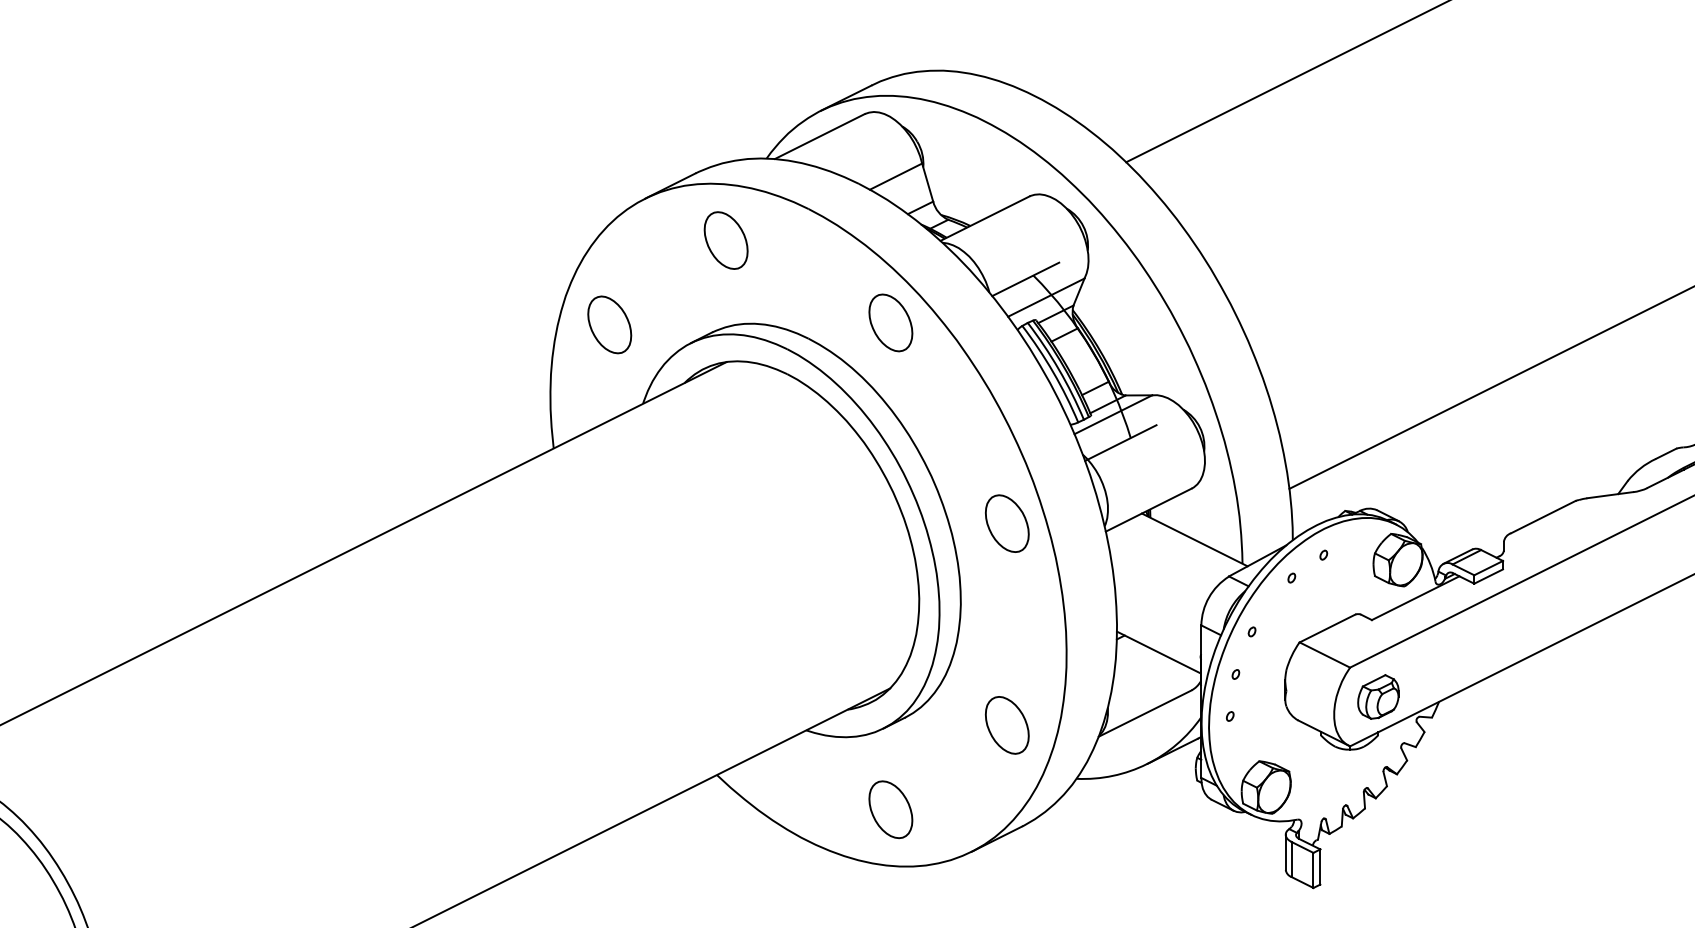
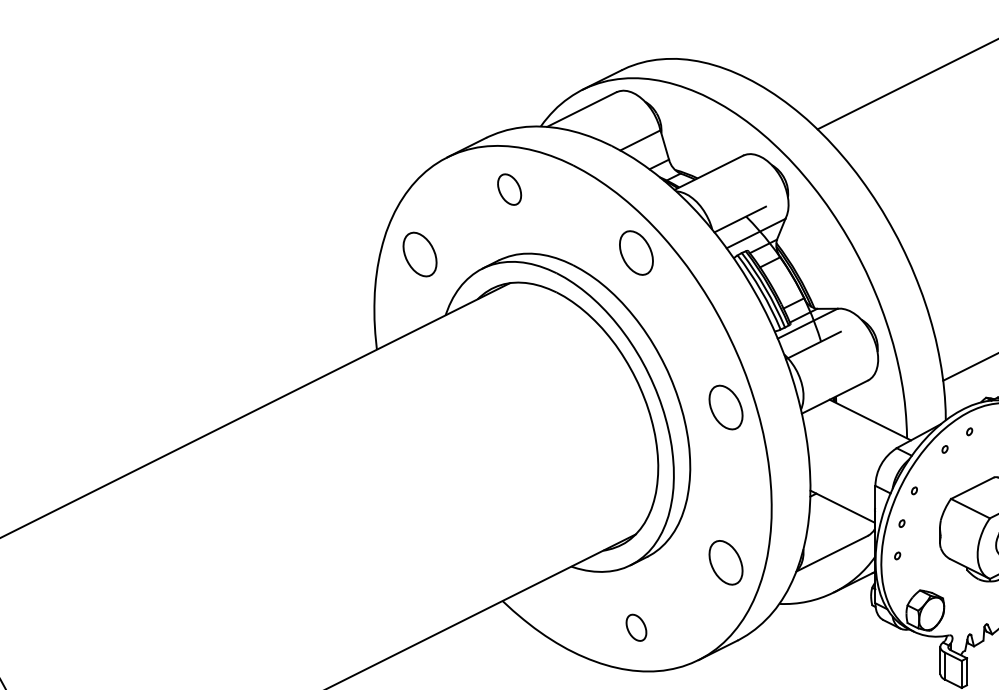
part: (725, 240) -> (509, 189), size x0.7
part: (890, 809) -> (636, 627), size x0.6

